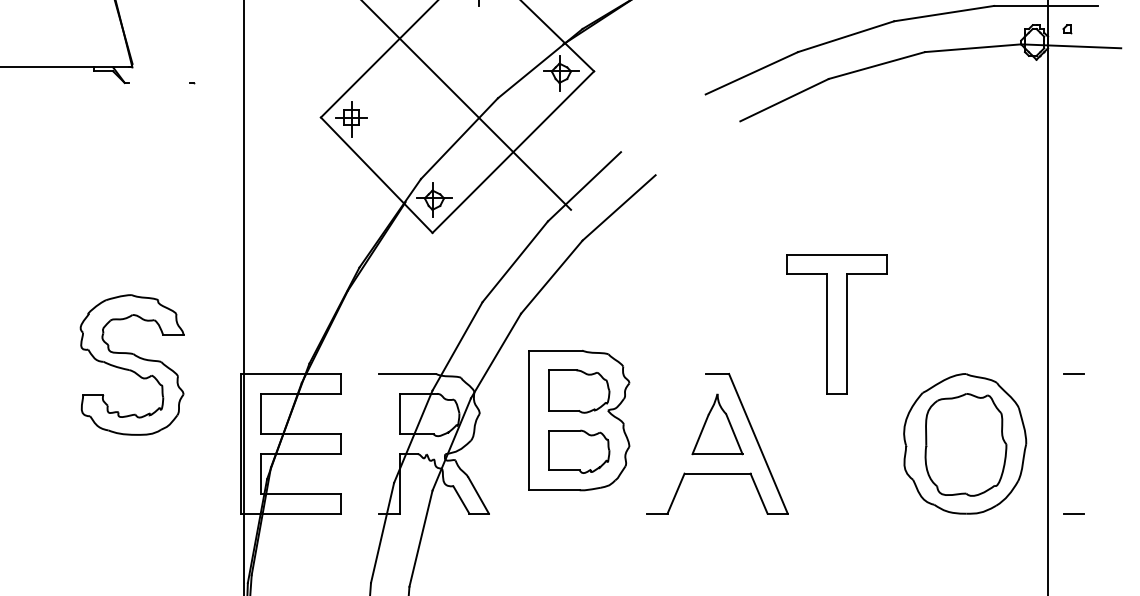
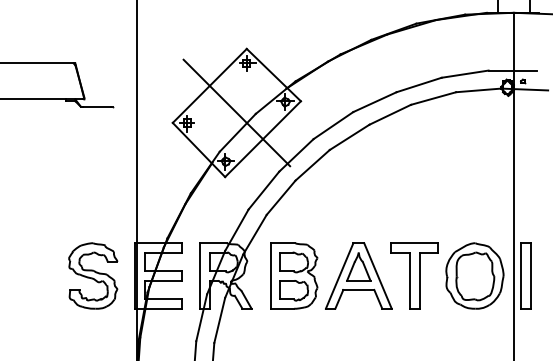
line: (158, 82) -> (96, 106), added
line: (663, 123) -> (333, 125), added
line: (697, 146) -> (349, 136), added
part: (836, 323) -> (414, 275), moved
part: (132, 363) -> (93, 275), moved
part: (580, 419) -> (294, 275), moved
line: (379, 442) -> (200, 275), added
line: (676, 442) -> (339, 275), added
line: (1064, 442) -> (521, 275), added
line: (1083, 442) -> (530, 275), added

